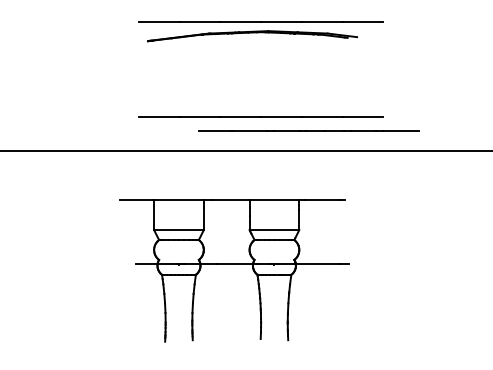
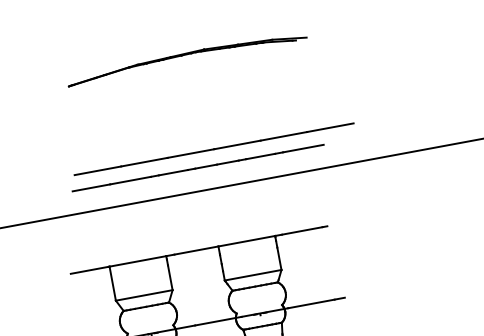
line: (260, 21) -> (193, 40), removed
line: (308, 130) -> (197, 167), moved

